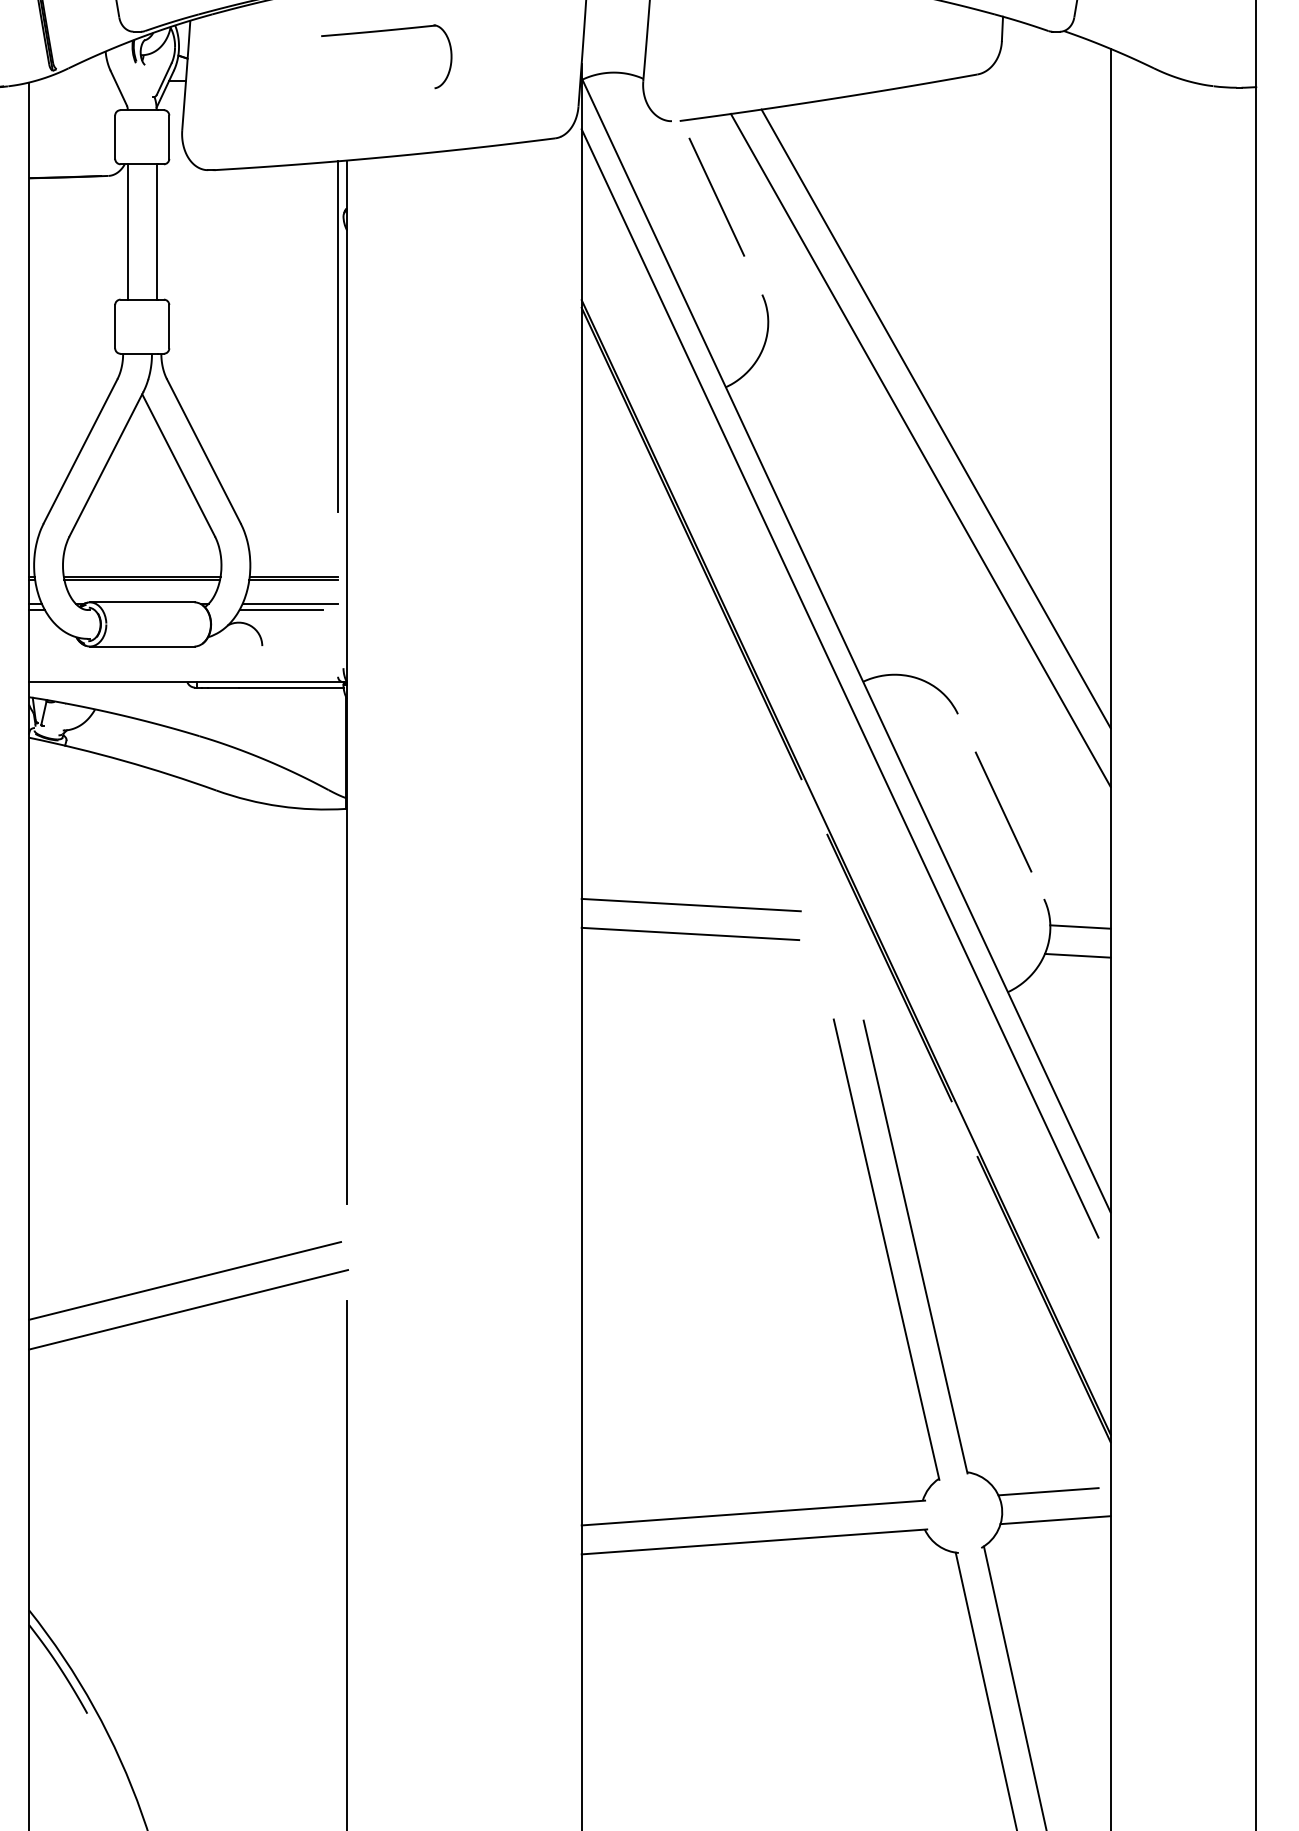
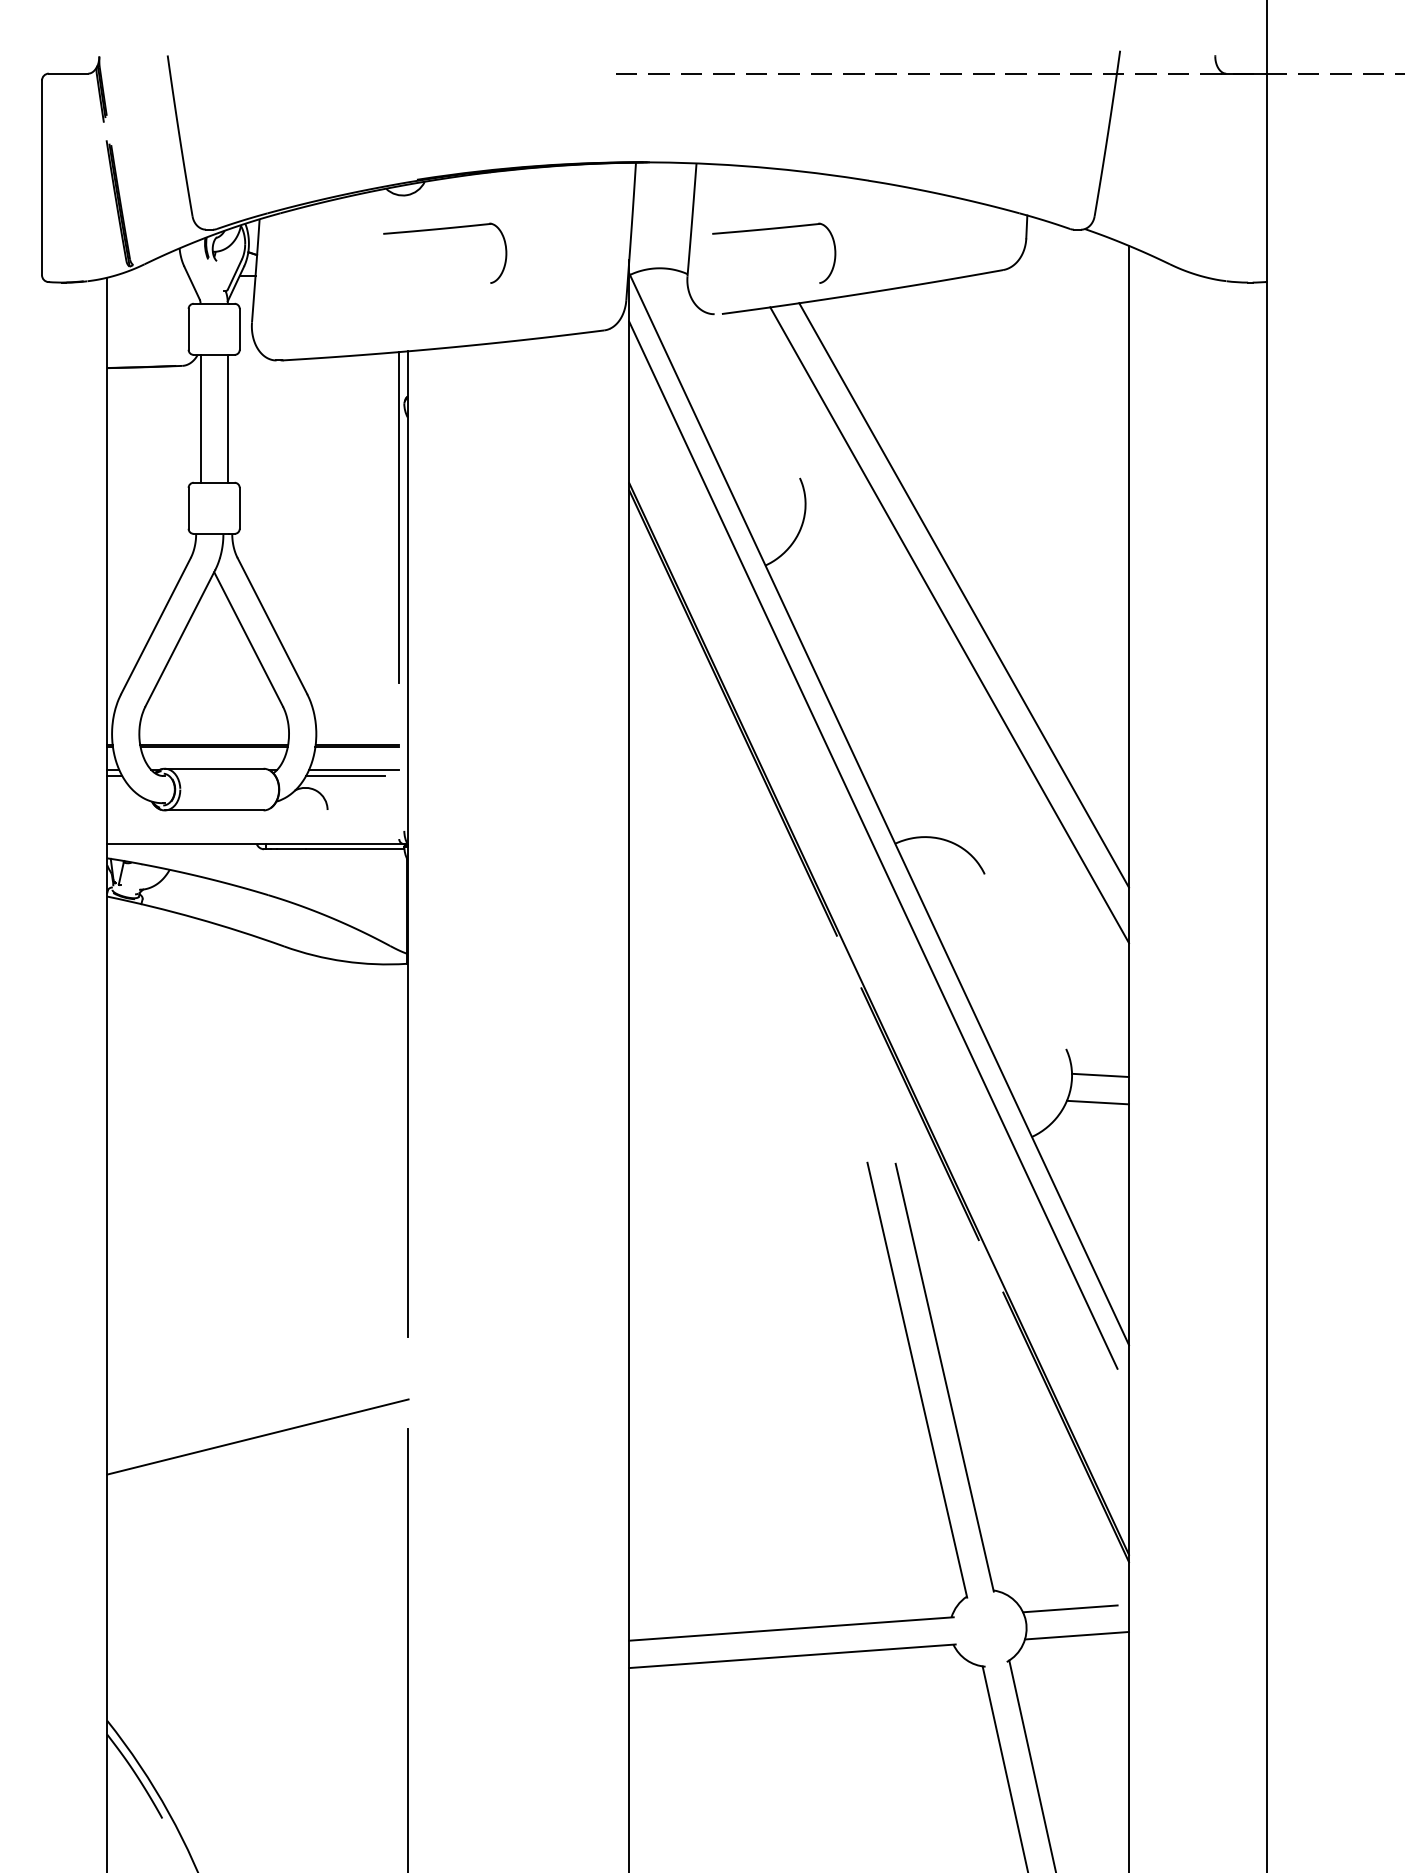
part: (735, 31) -> (774, 229), added
line: (716, 196) -> (756, 385), removed
line: (1003, 811) -> (1027, 966), removed
line: (690, 904) -> (732, 1054), removed
line: (689, 933) -> (731, 1081), removed
line: (184, 1280) -> (254, 1409), removed

